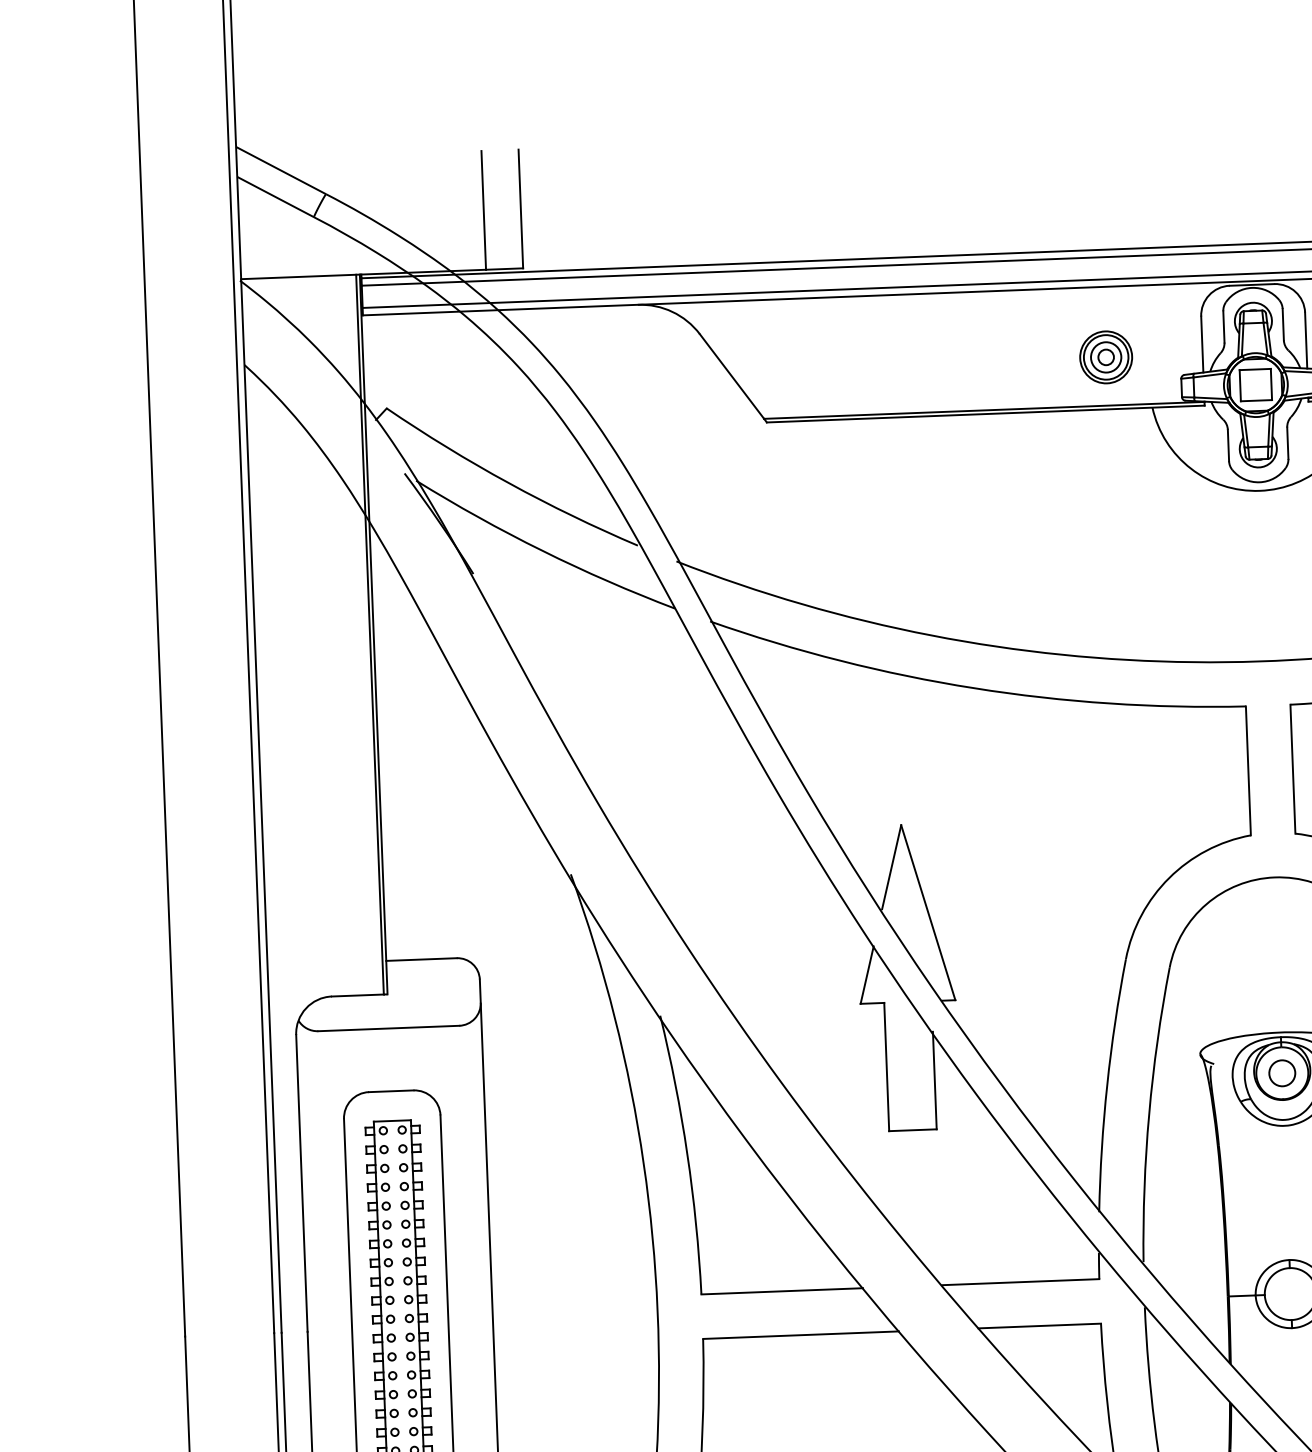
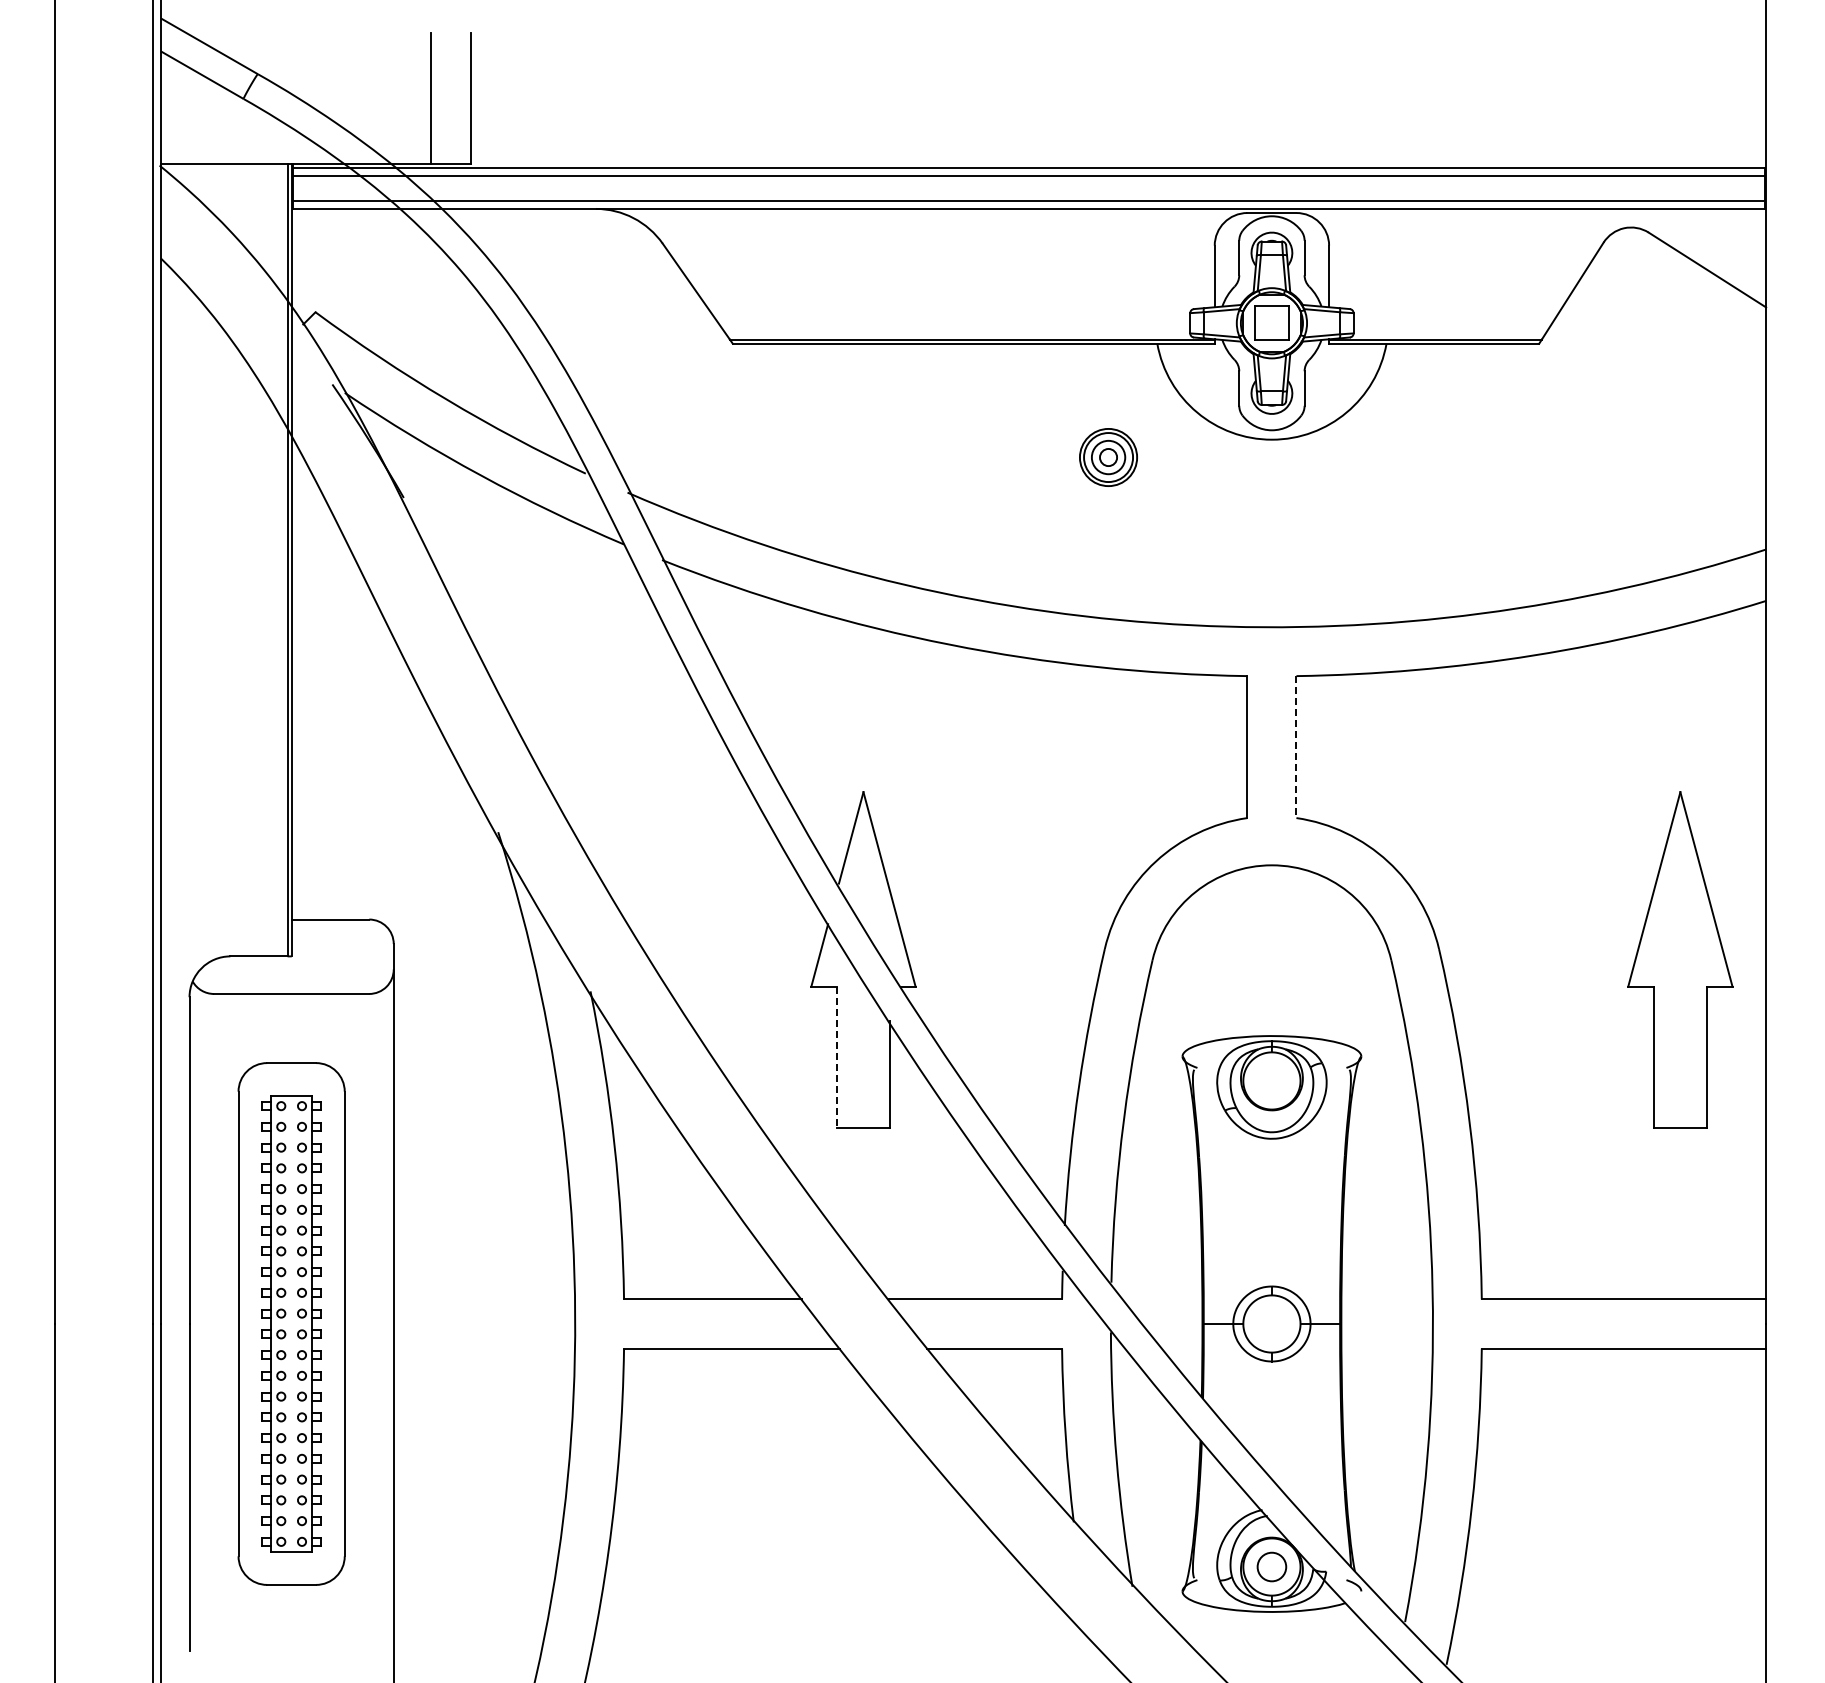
part: (1106, 357) -> (1108, 457), moved
line: (1292, 769) -> (1296, 747), solid -> dashed
line: (886, 1067) -> (837, 1057), solid -> dashed
circle: (1281, 1072) -> (1271, 1080), removed

